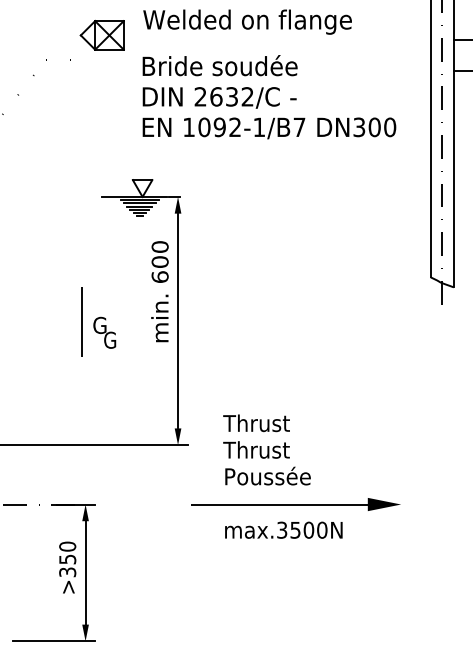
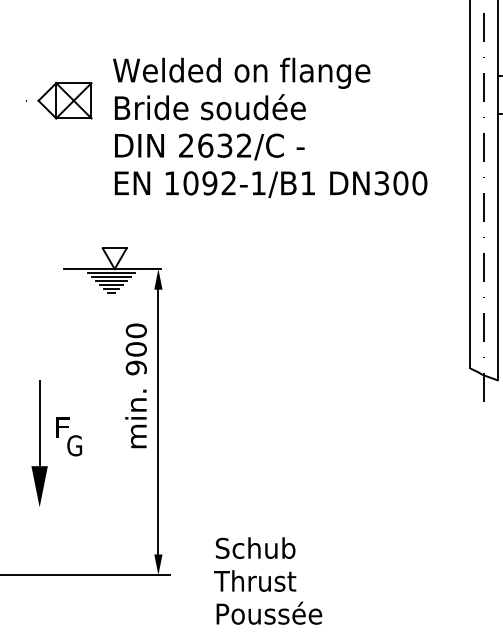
text: (247, 21) -> (241, 72), moved
part: (101, 35) -> (64, 100), moved
text: (299, 126) -> (308, 182), 1092-1/B7 -> 1092-1/B1
text: (159, 277) -> (135, 368), 600 -> 900
text: (99, 325) -> (61, 427), G -> F
fill: (81, 373) -> (39, 486), added
text: (256, 423) -> (255, 548), Thrust -> Schub

